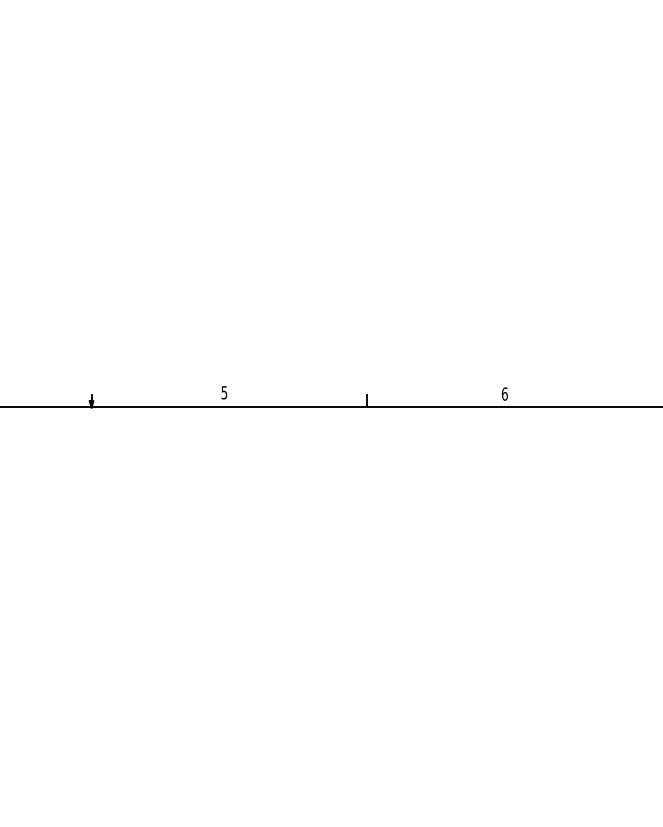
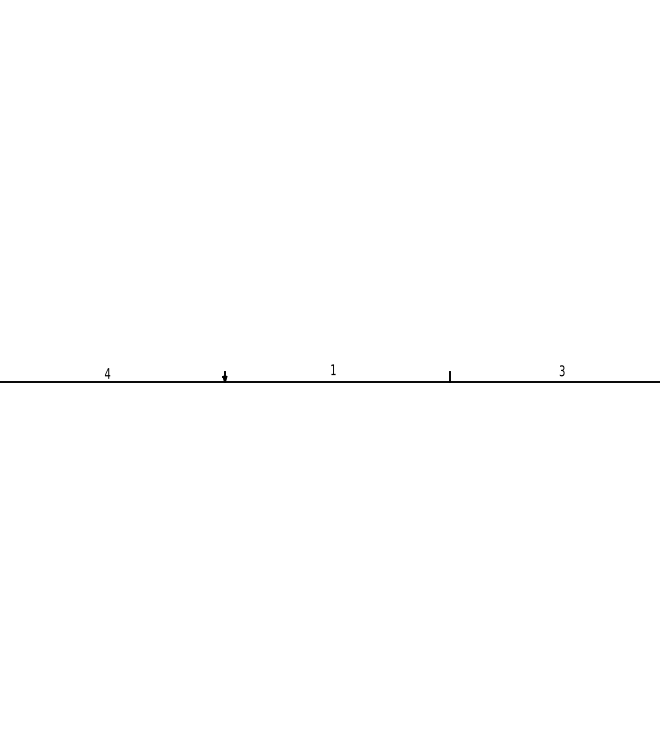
text: (224, 392) -> (333, 369), 5 -> 1
text: (504, 393) -> (561, 370), 6 -> 3

